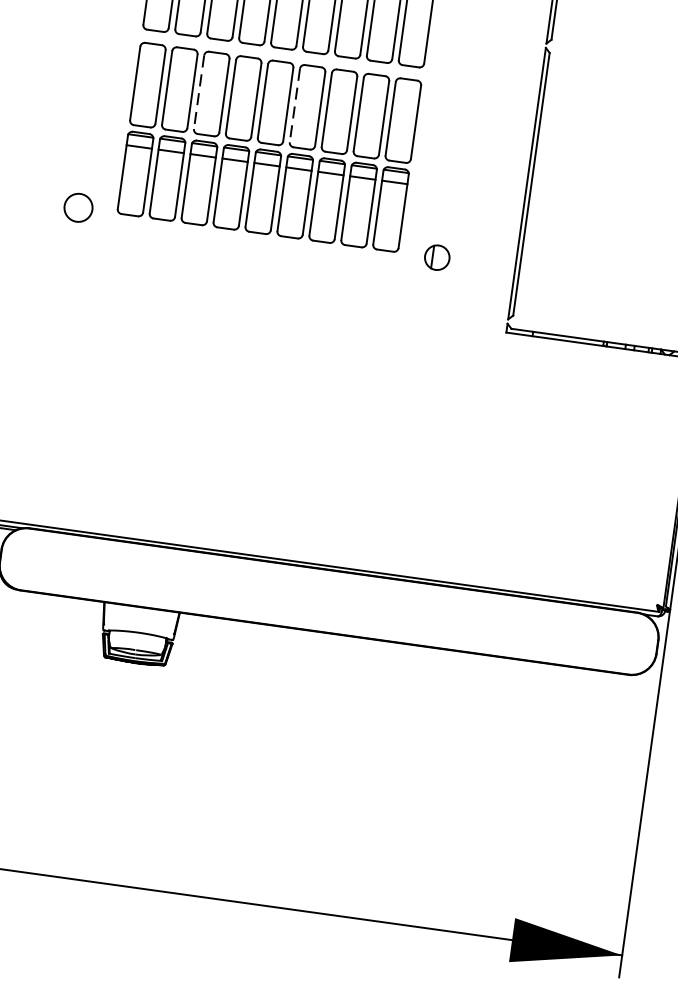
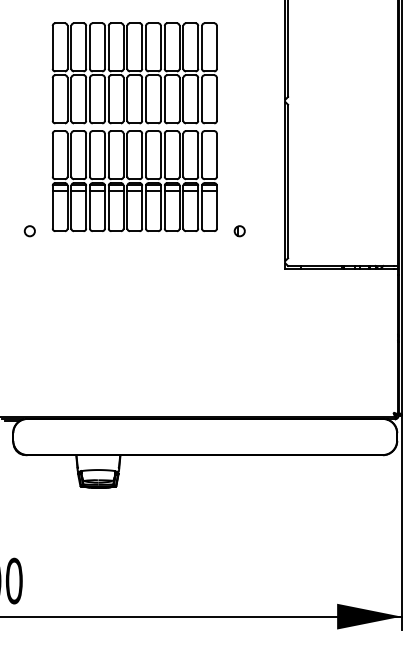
line: (199, 92) -> (90, 155), dashed -> solid
line: (295, 106) -> (146, 155), dashed -> solid
circle: (77, 208) -> (29, 231), size x0.62
part: (436, 258) -> (239, 231), size x0.71

